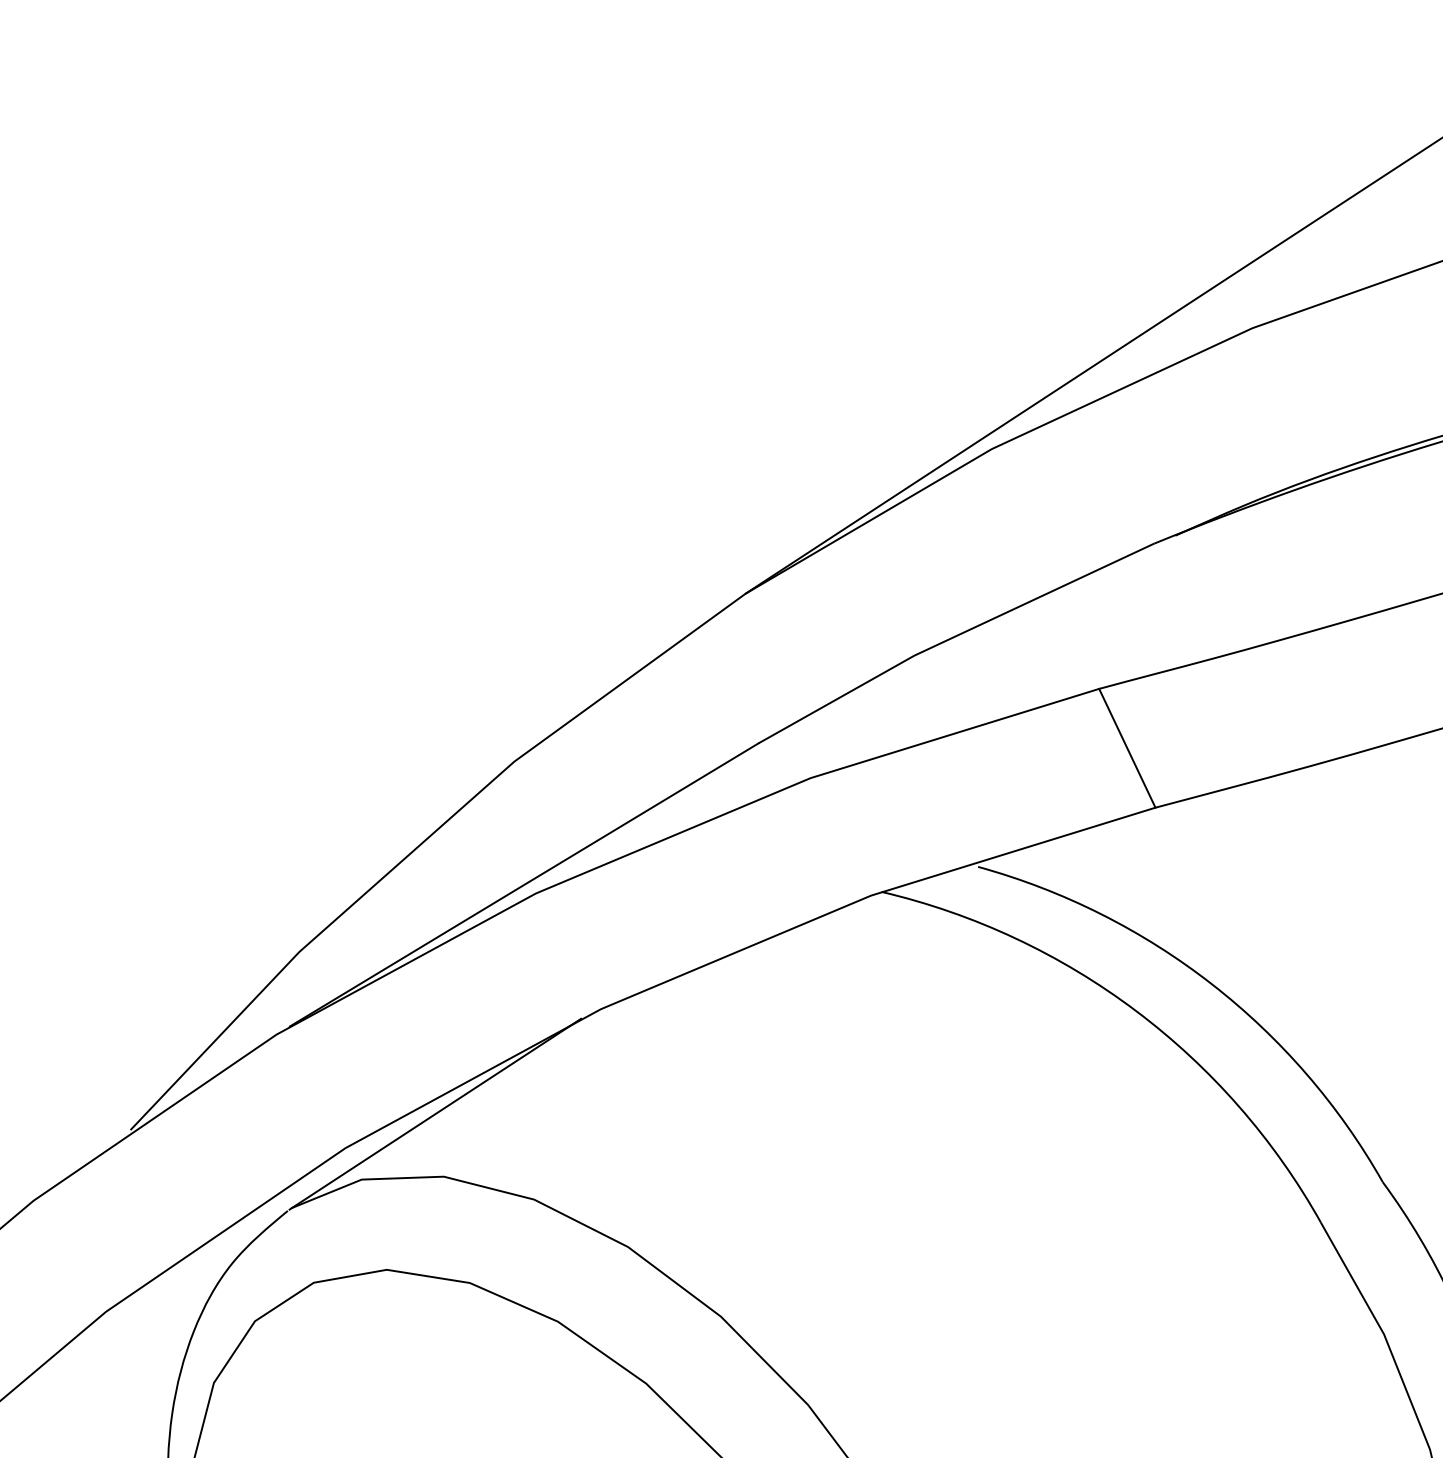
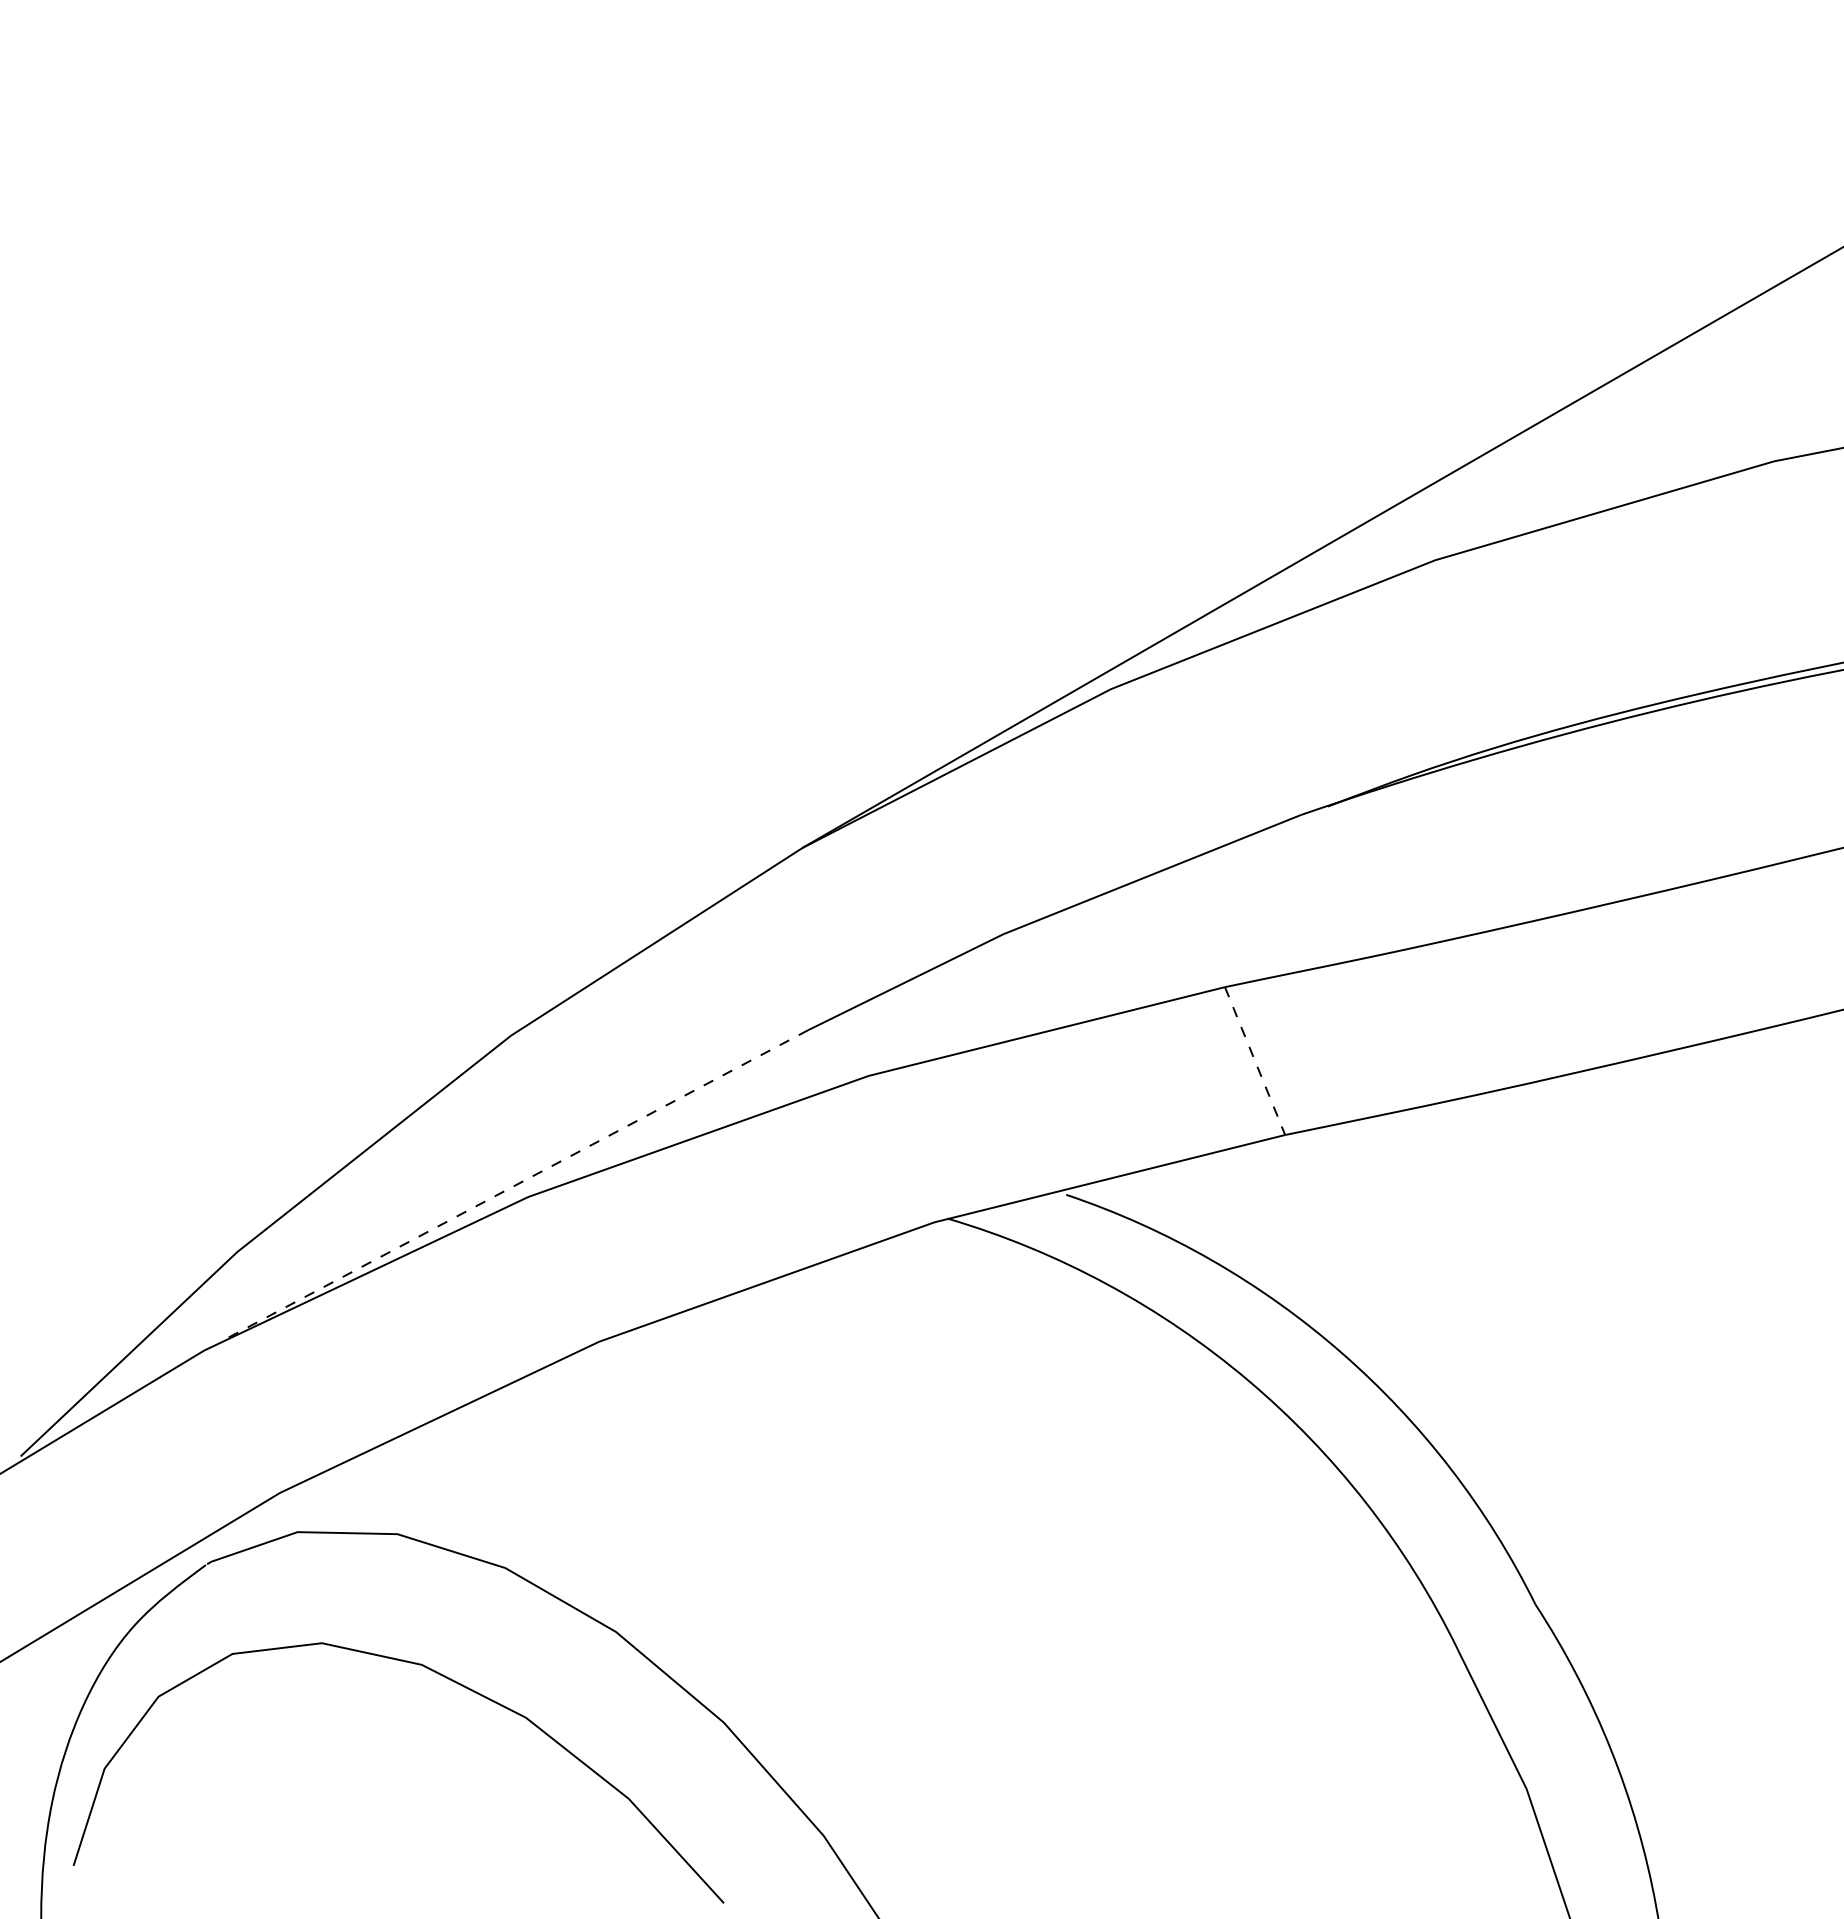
line: (1127, 748) -> (1255, 1061), solid -> dashed
line: (524, 885) -> (514, 1186), solid -> dashed
line: (436, 1113) -> (392, 1456), removed

